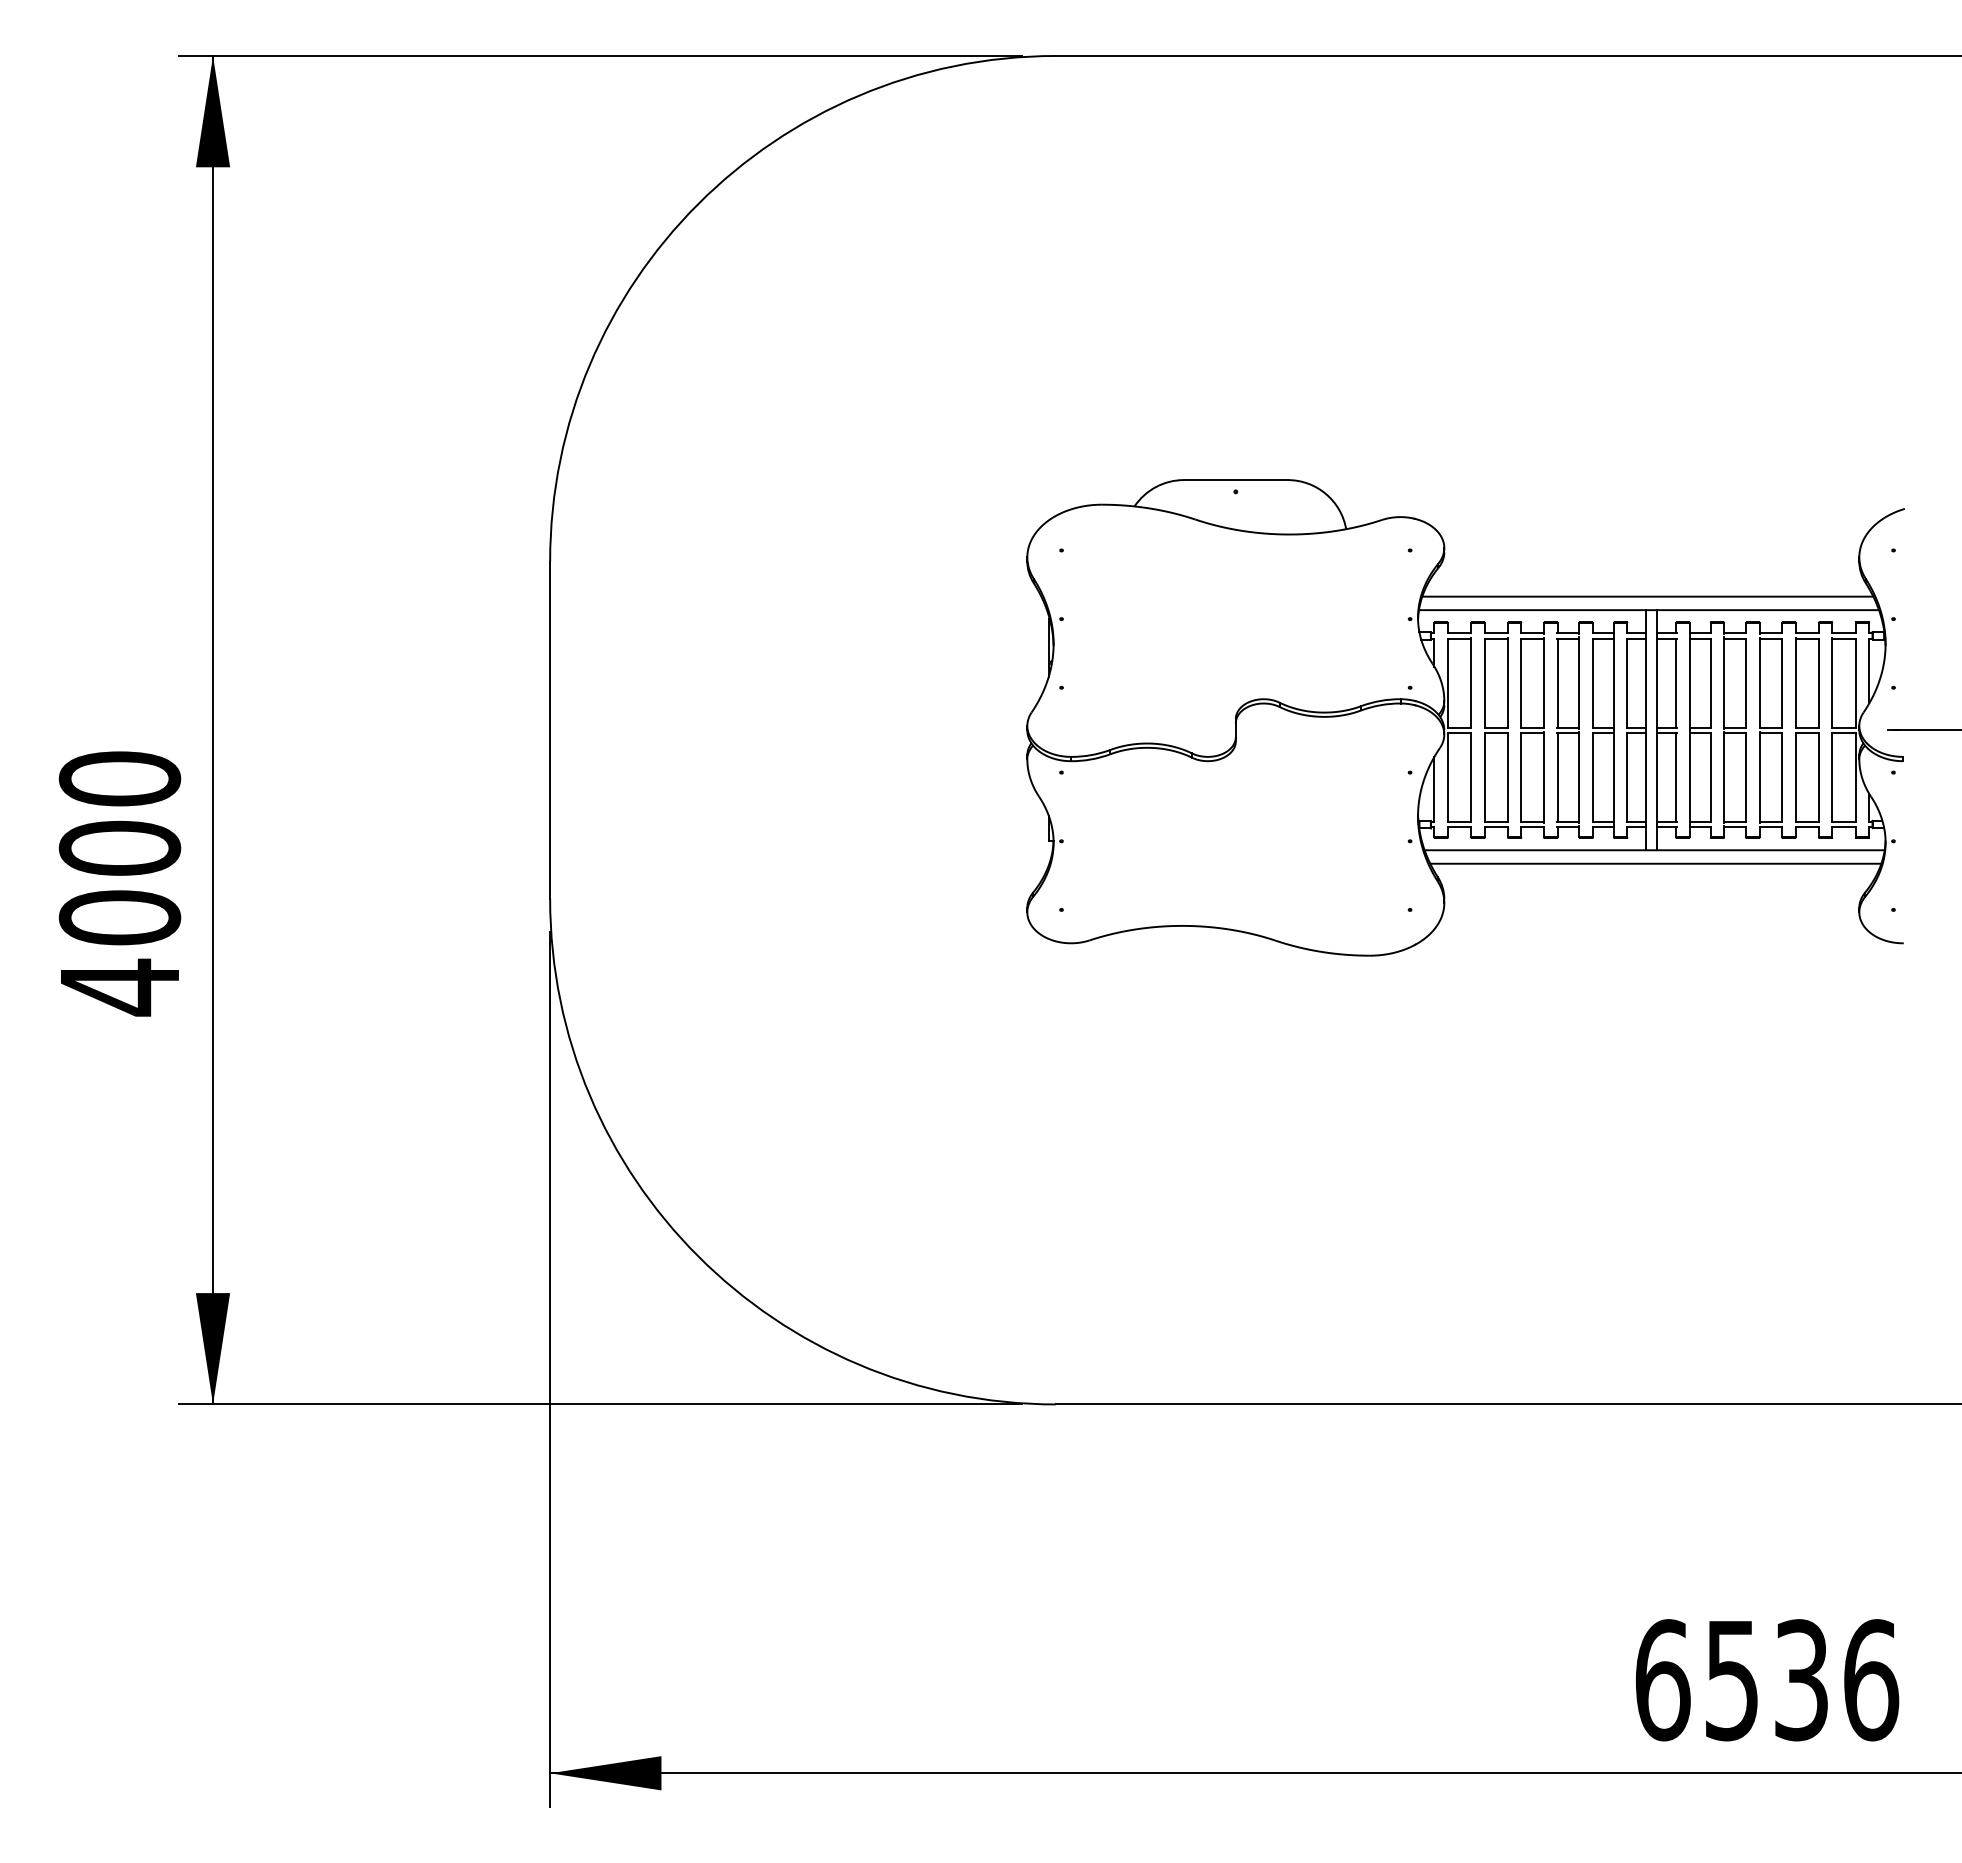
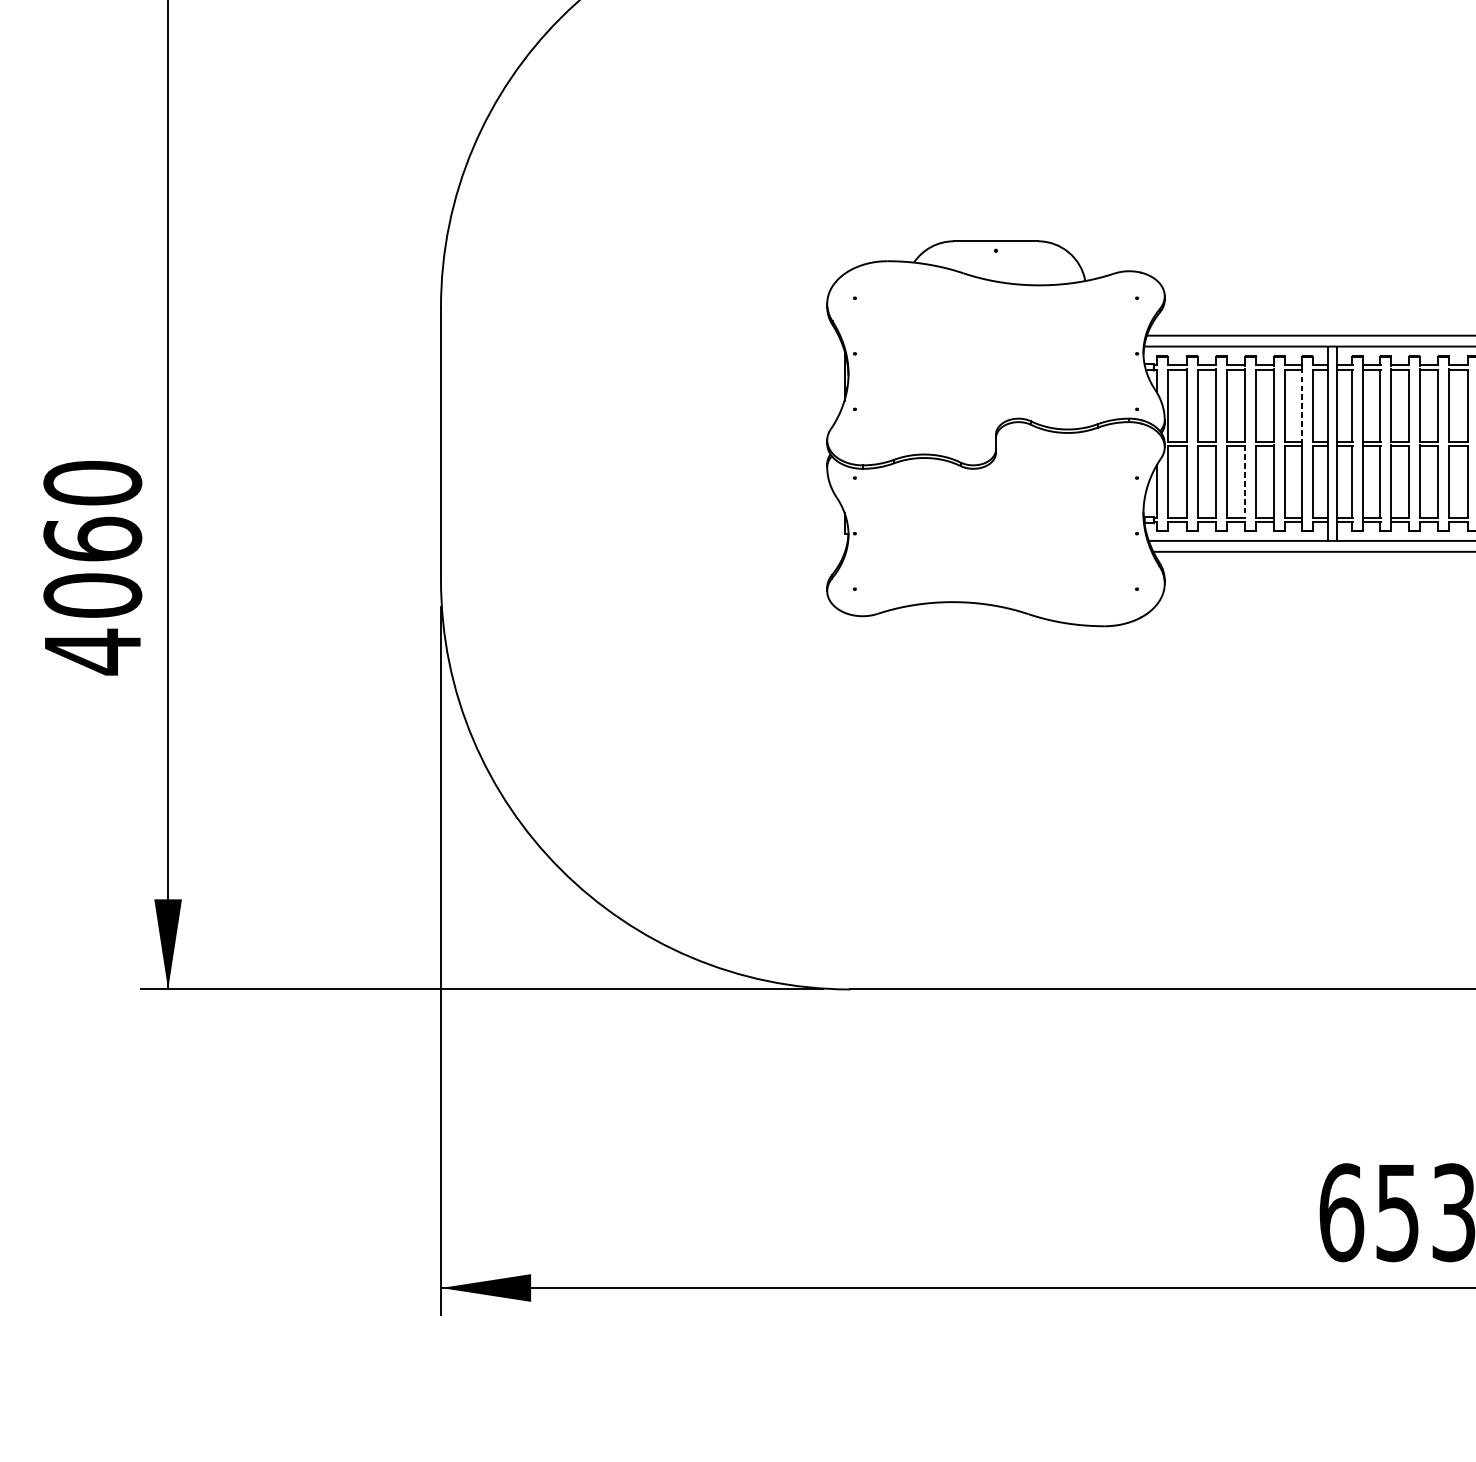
line: (1613, 683) -> (1301, 405), solid -> dashed
line: (1544, 777) -> (1245, 482), solid -> dashed
text: (119, 847) -> (92, 538), 4000 -> 4060

